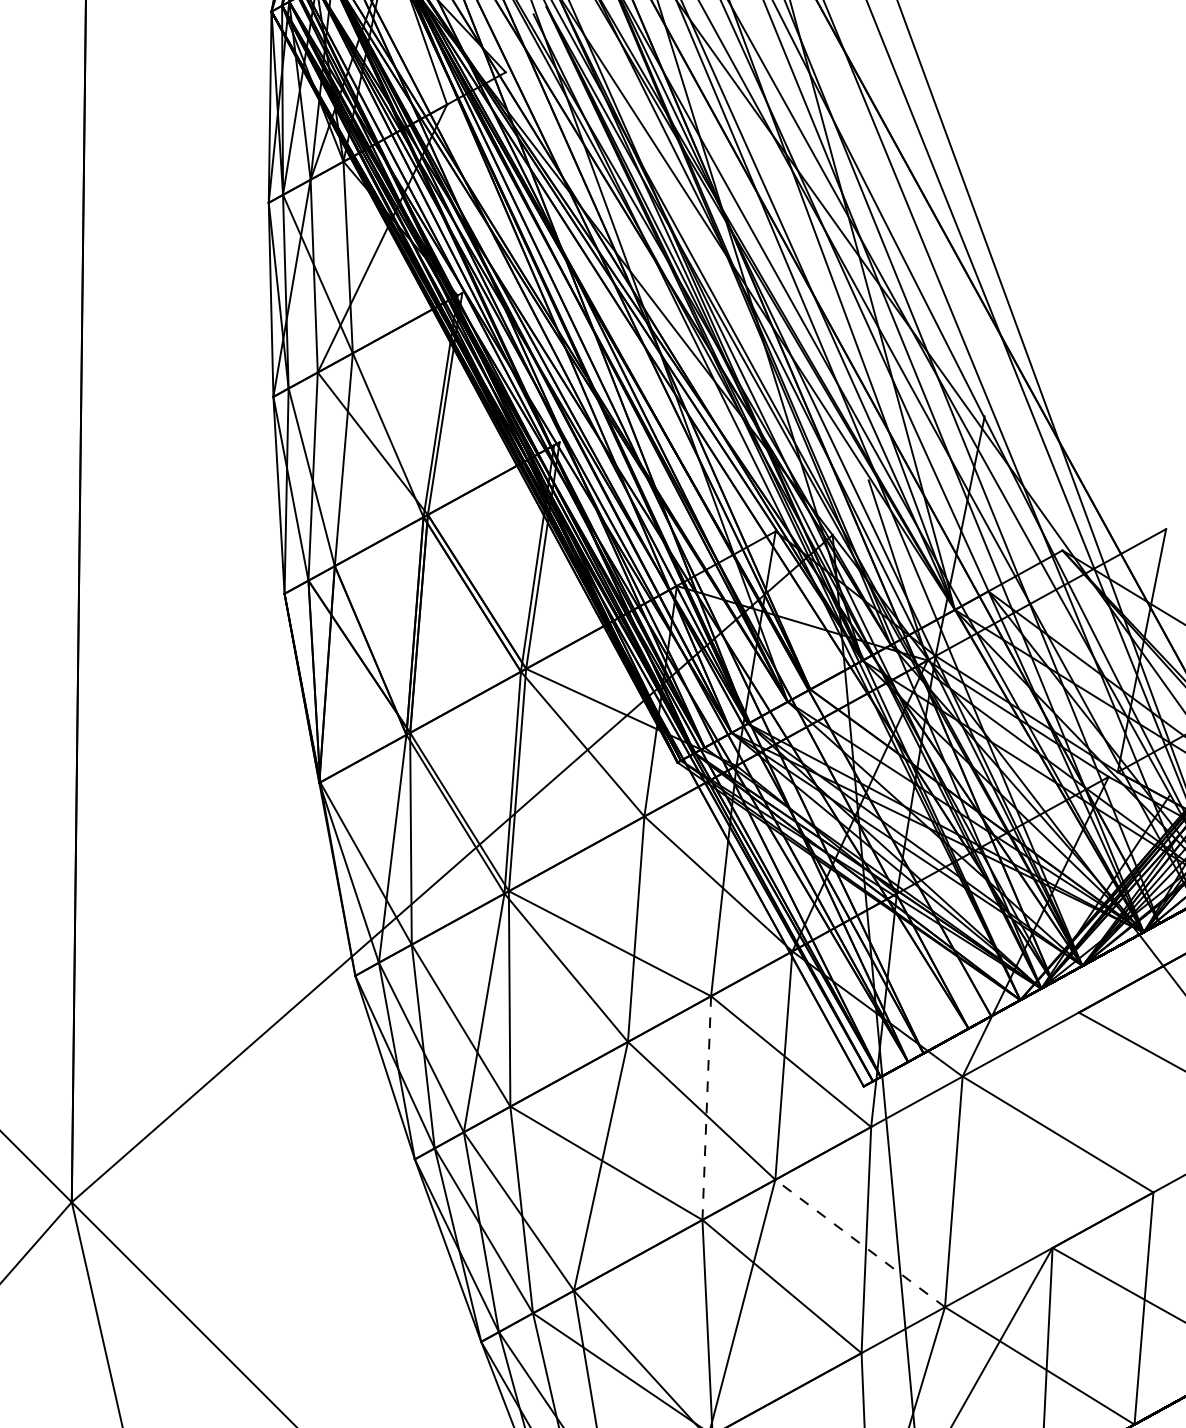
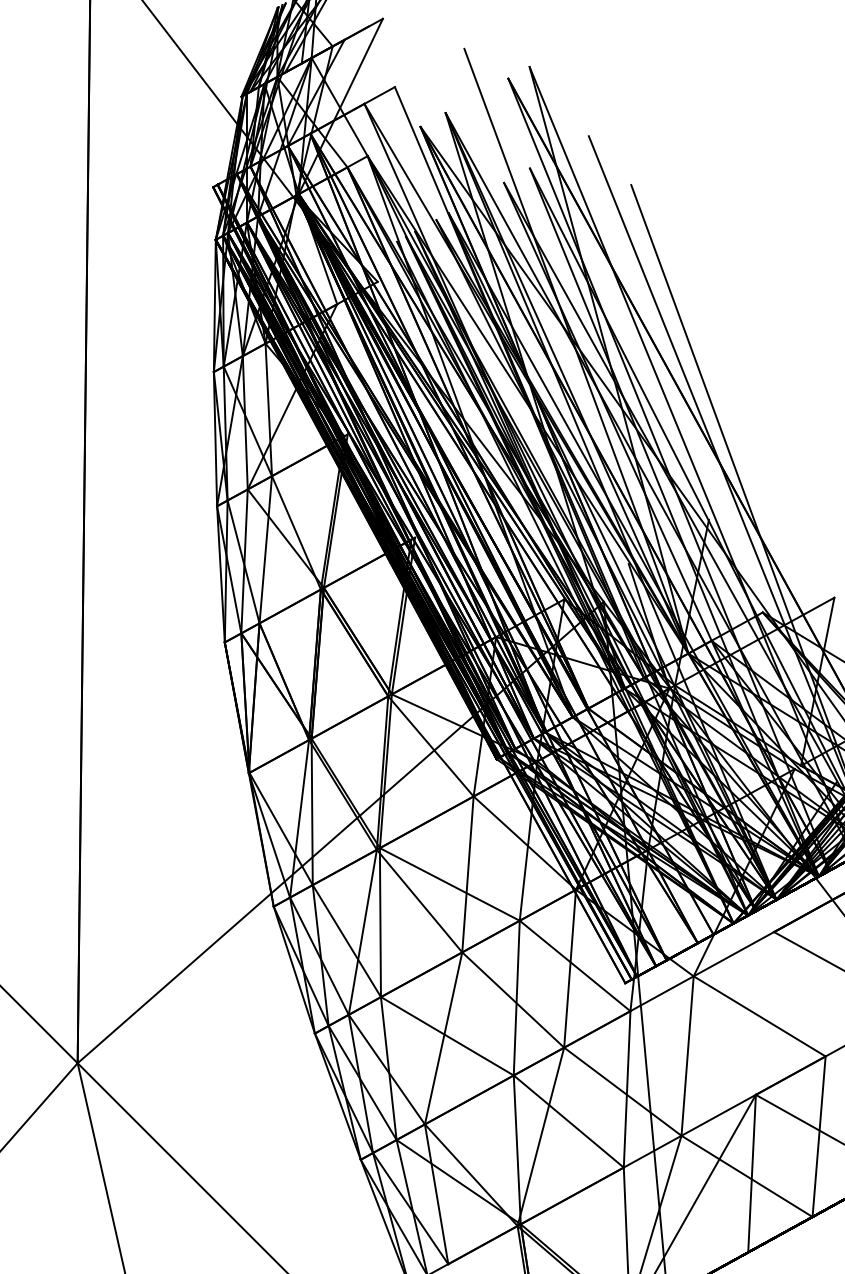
line: (706, 1107) -> (516, 997), dashed -> solid
line: (859, 1243) -> (622, 1091), dashed -> solid

